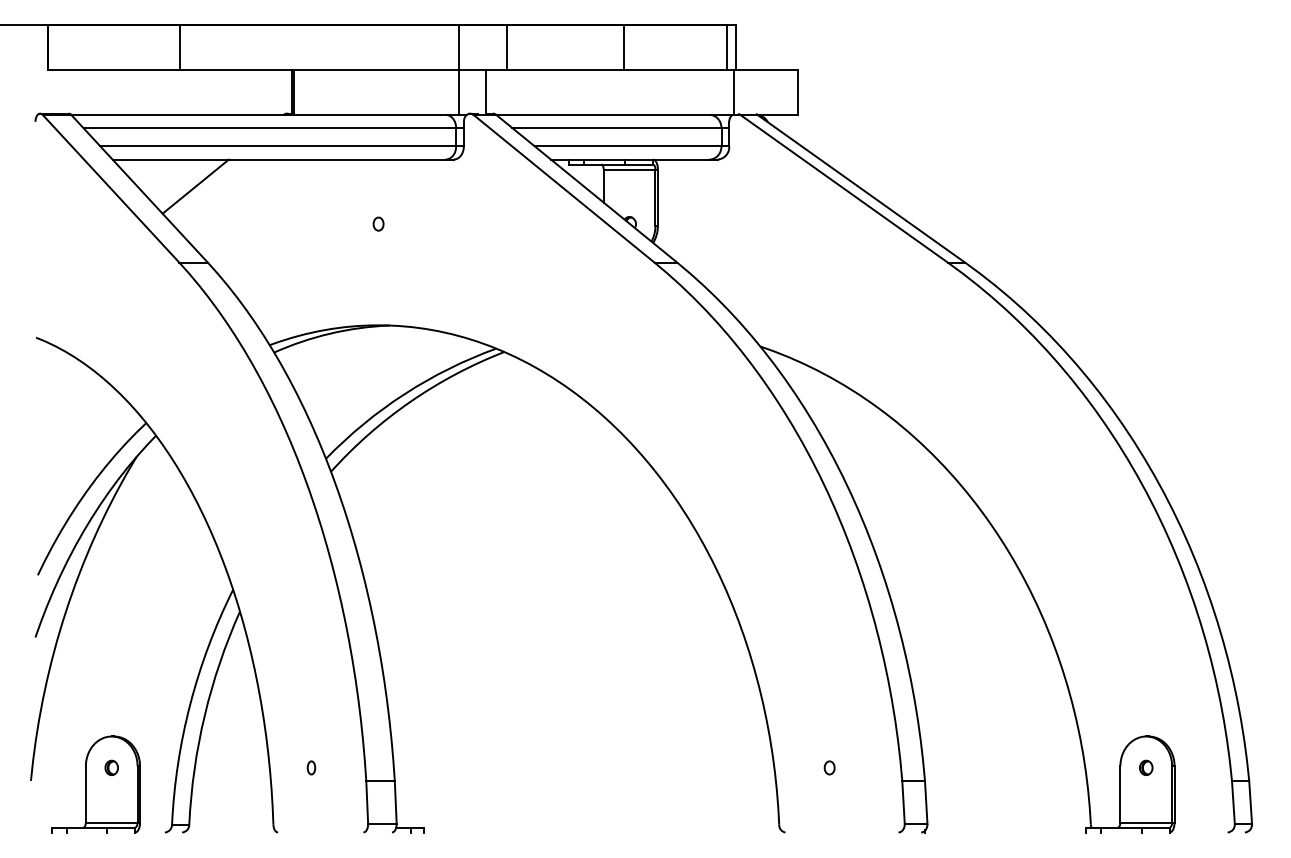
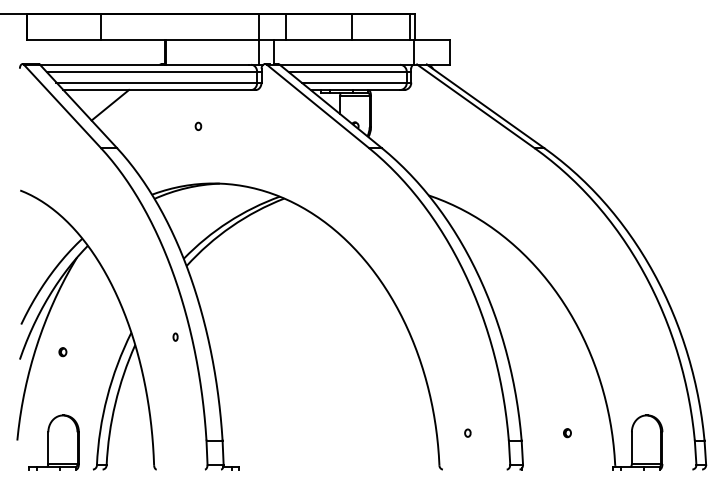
part: (378, 222) -> (198, 125), moved
part: (311, 766) -> (175, 336), moved
part: (111, 768) -> (62, 352), moved
part: (1146, 768) -> (567, 433), moved

